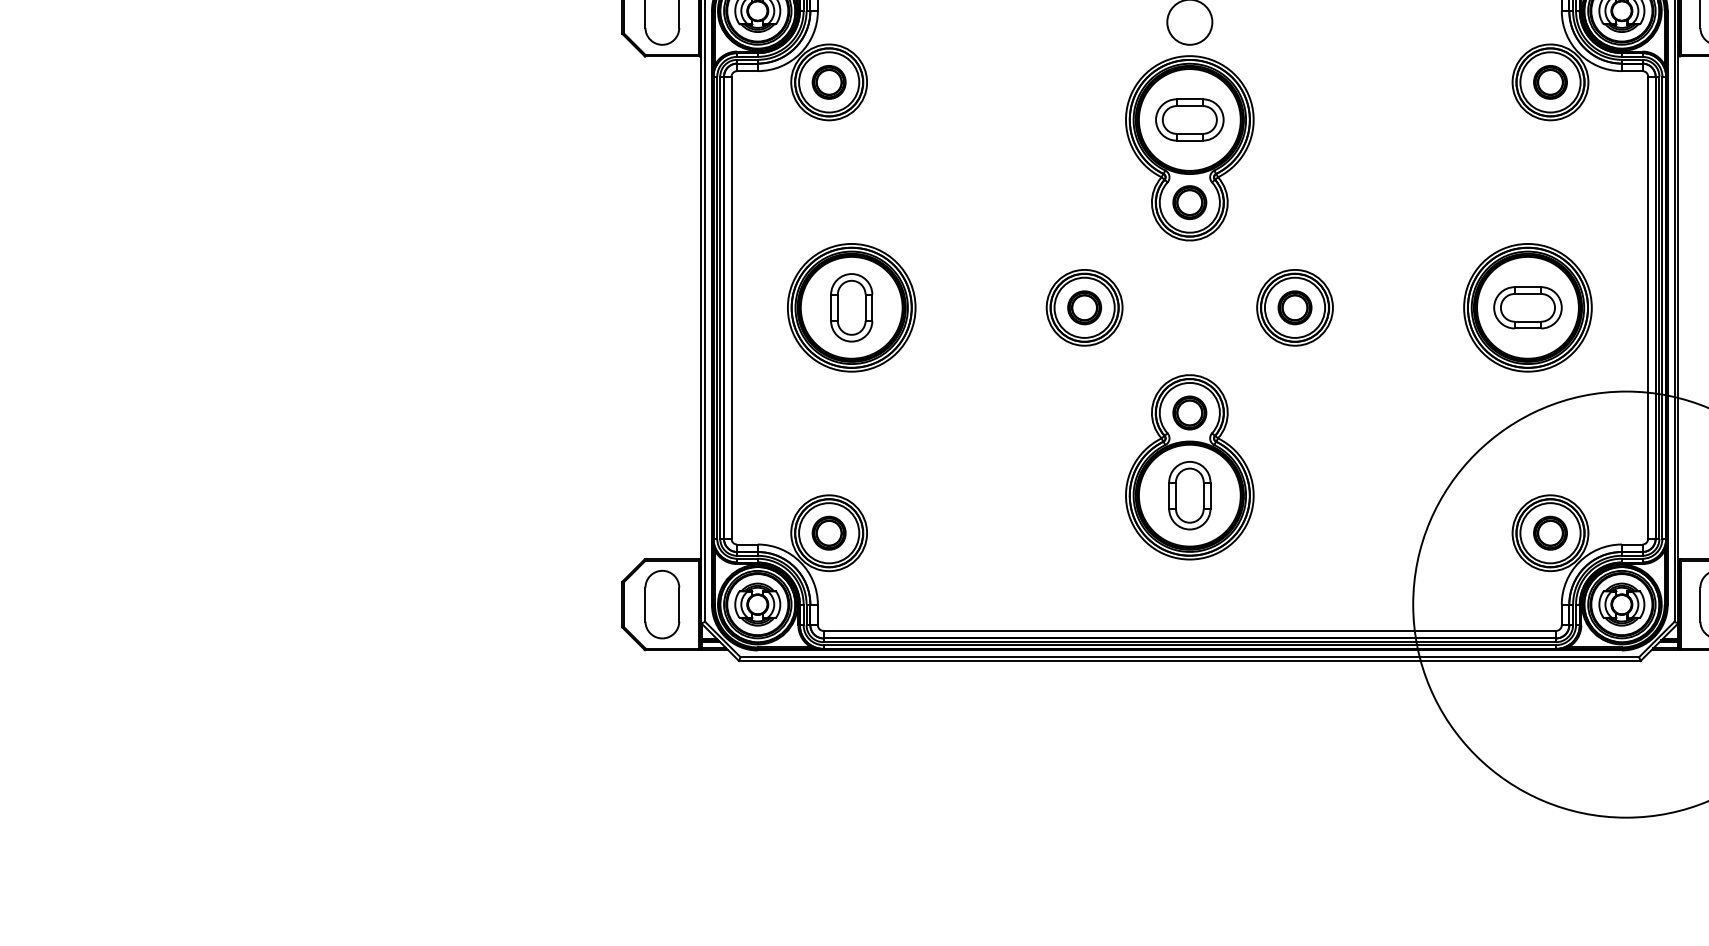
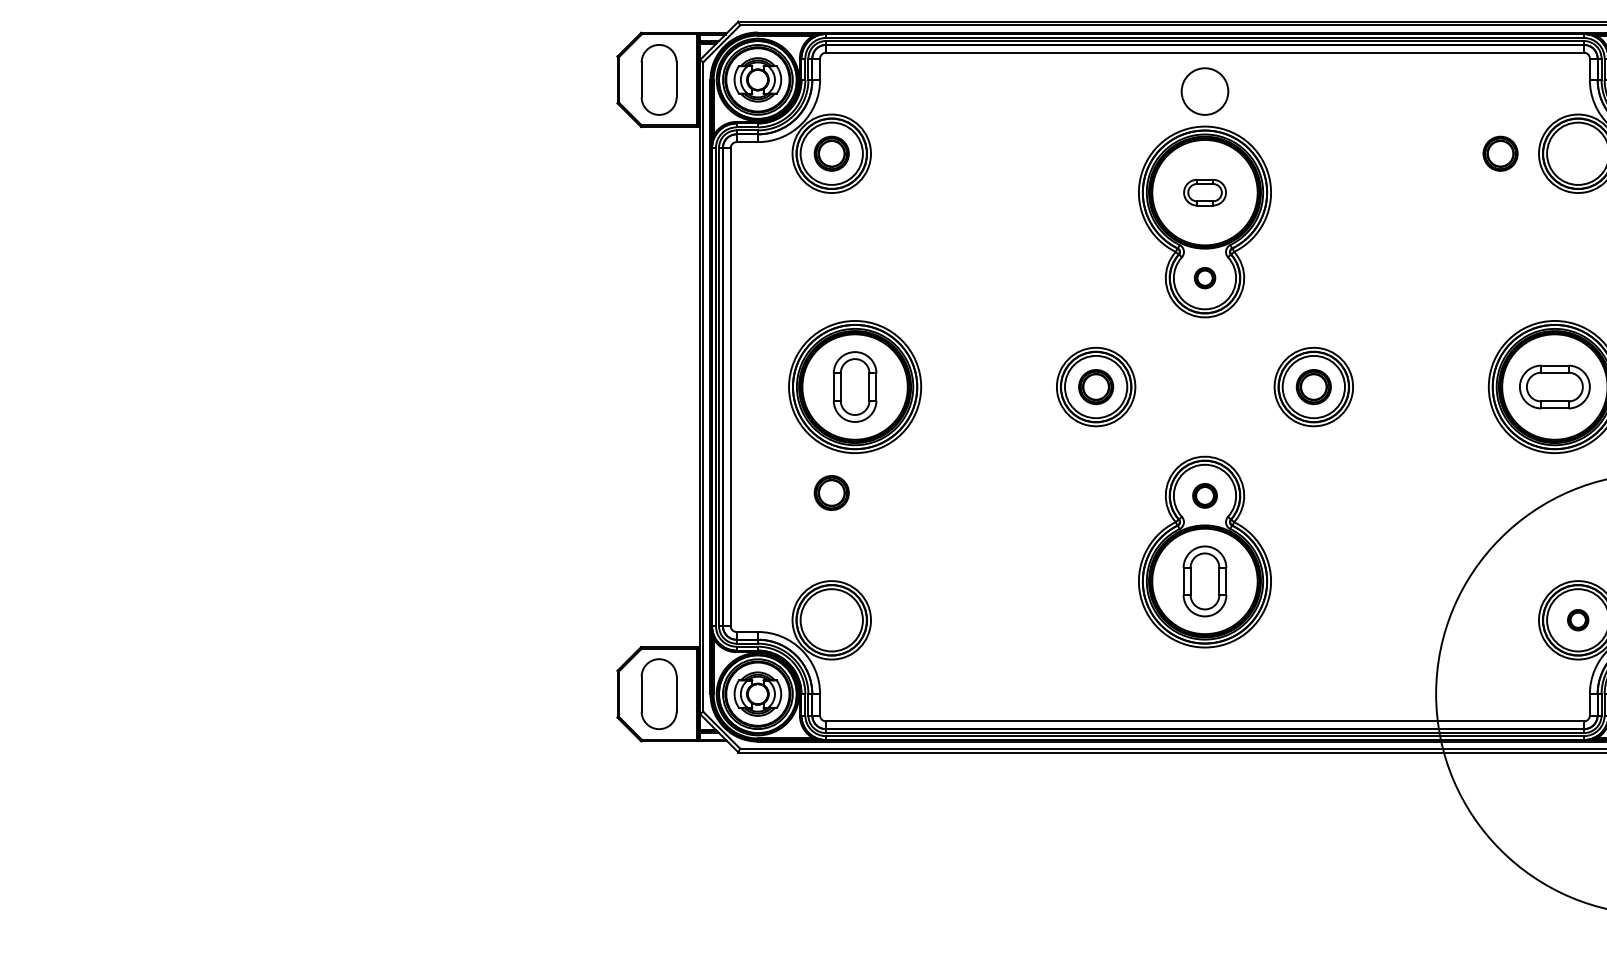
part: (1550, 82) -> (1500, 153), moved
part: (1189, 119) -> (1204, 192), size x0.6
part: (1189, 202) -> (1204, 278), size x0.6
part: (1189, 412) -> (1204, 495), size x0.7
part: (828, 532) -> (831, 492), moved
part: (1550, 532) -> (1578, 619), size x0.6

